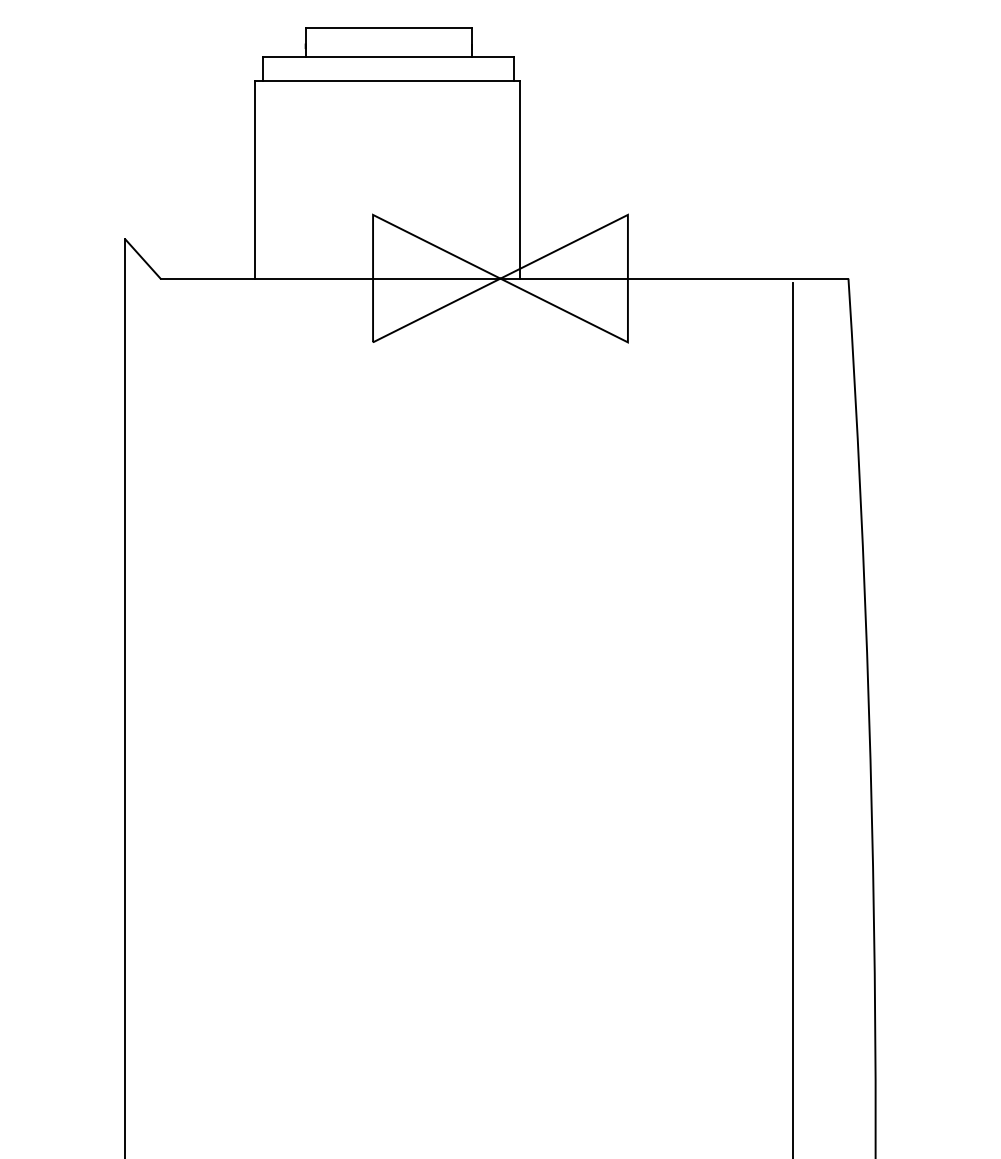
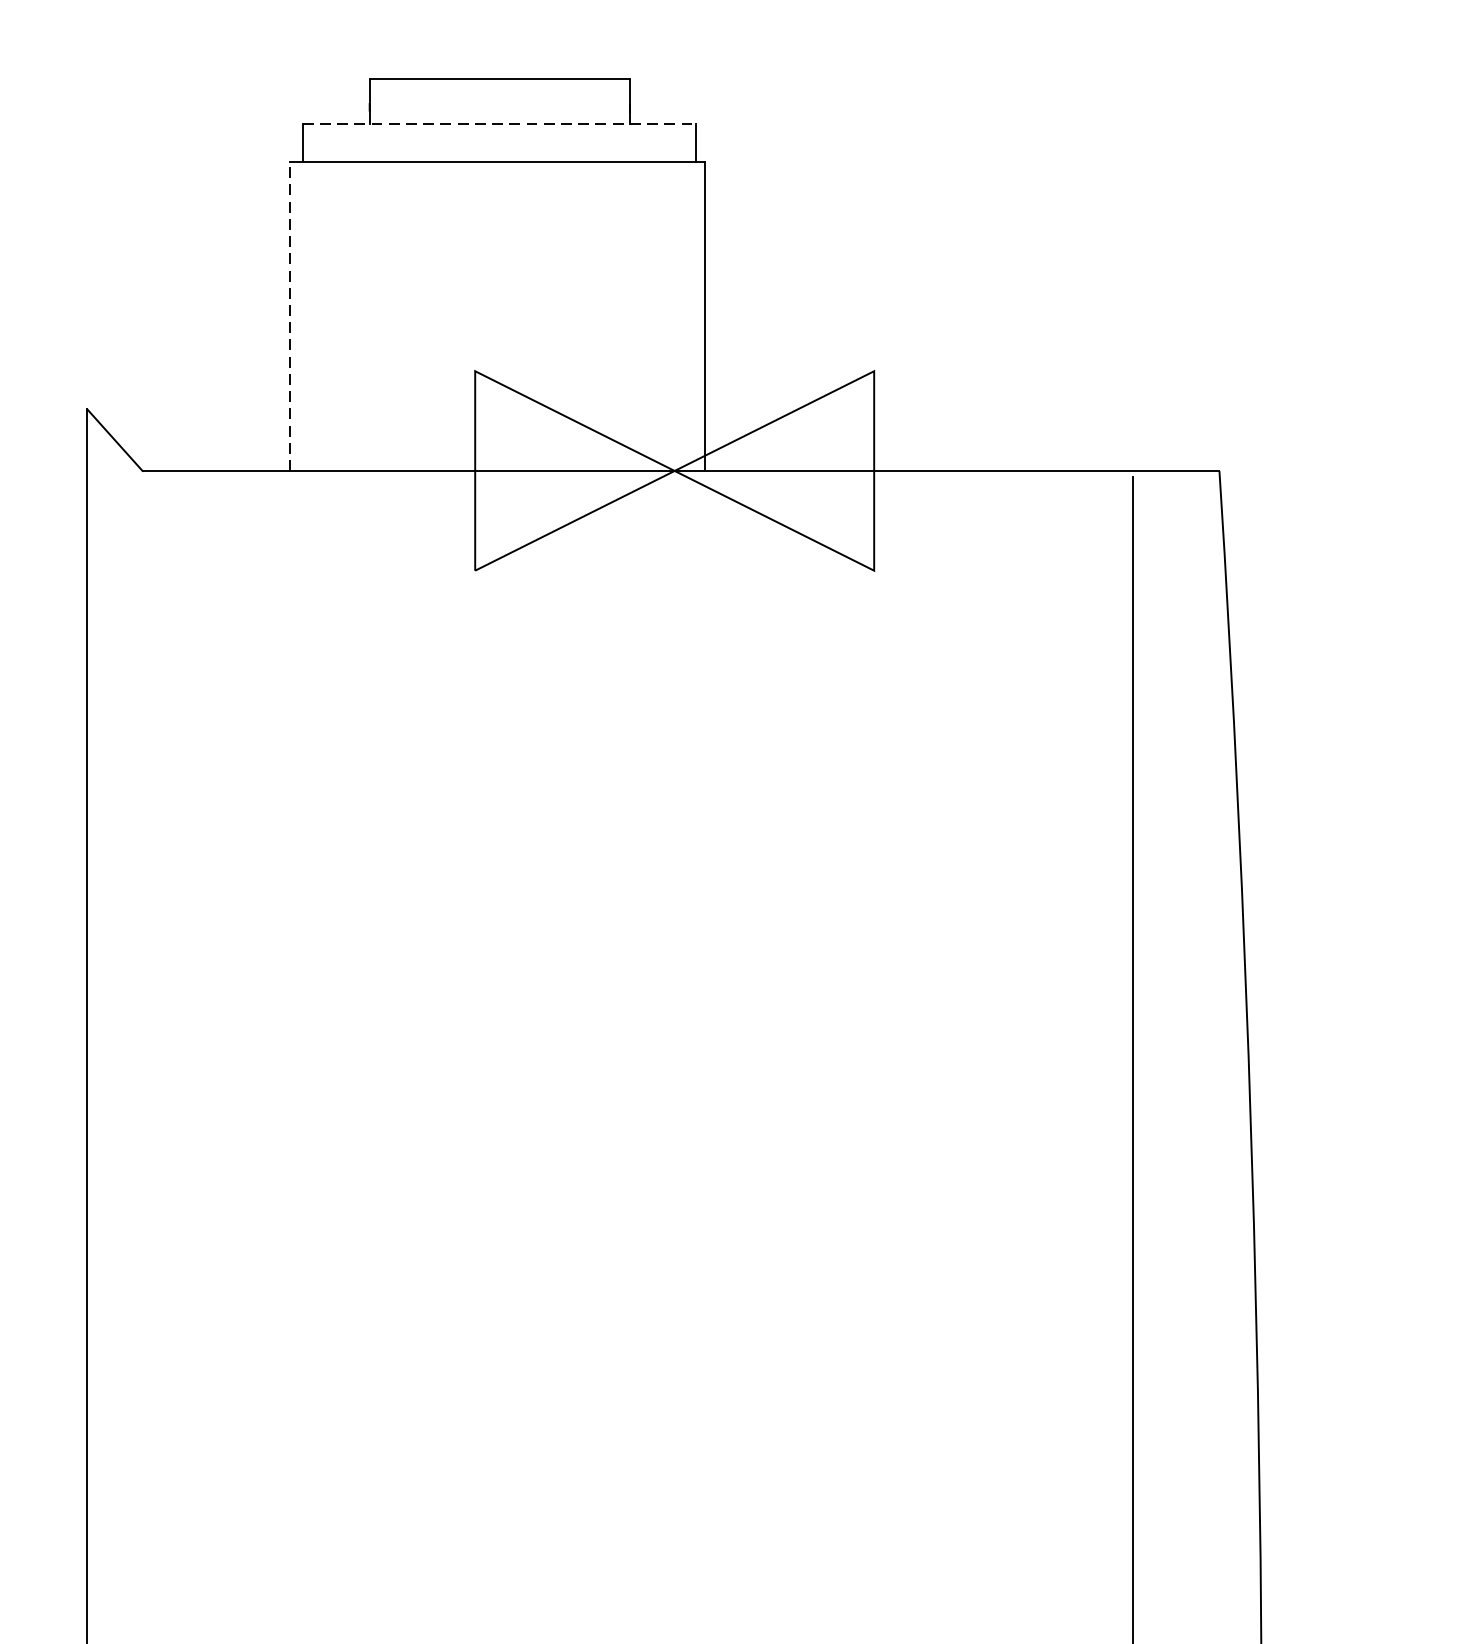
line: (388, 56) -> (499, 123), solid -> dashed
line: (254, 179) -> (289, 315), solid -> dashed

